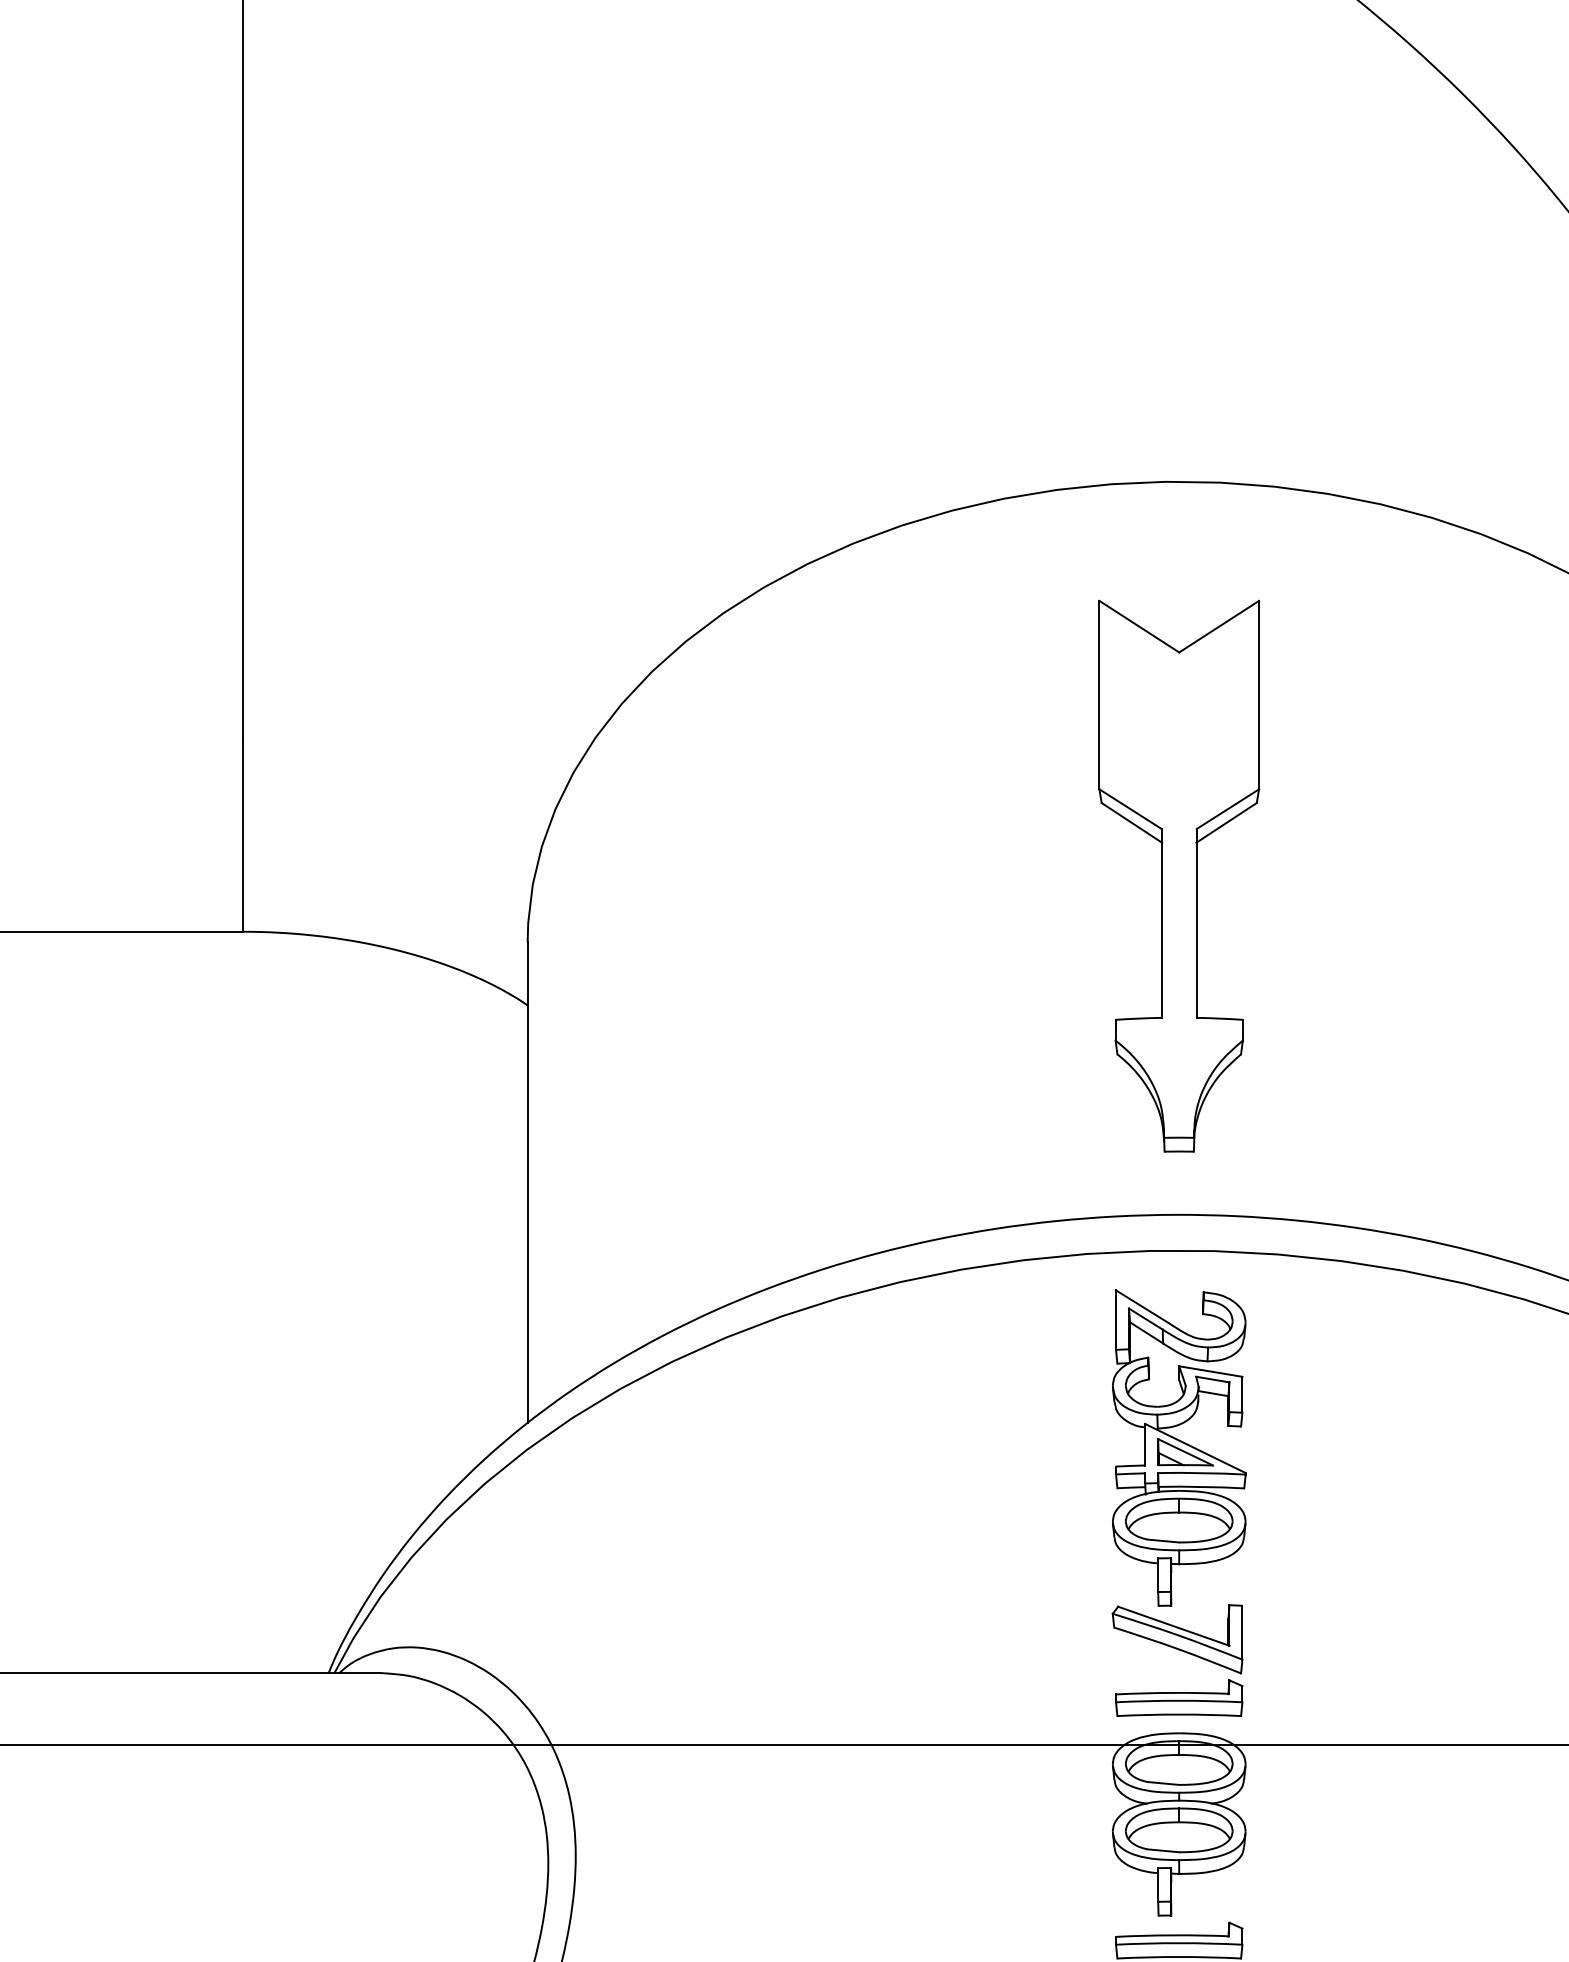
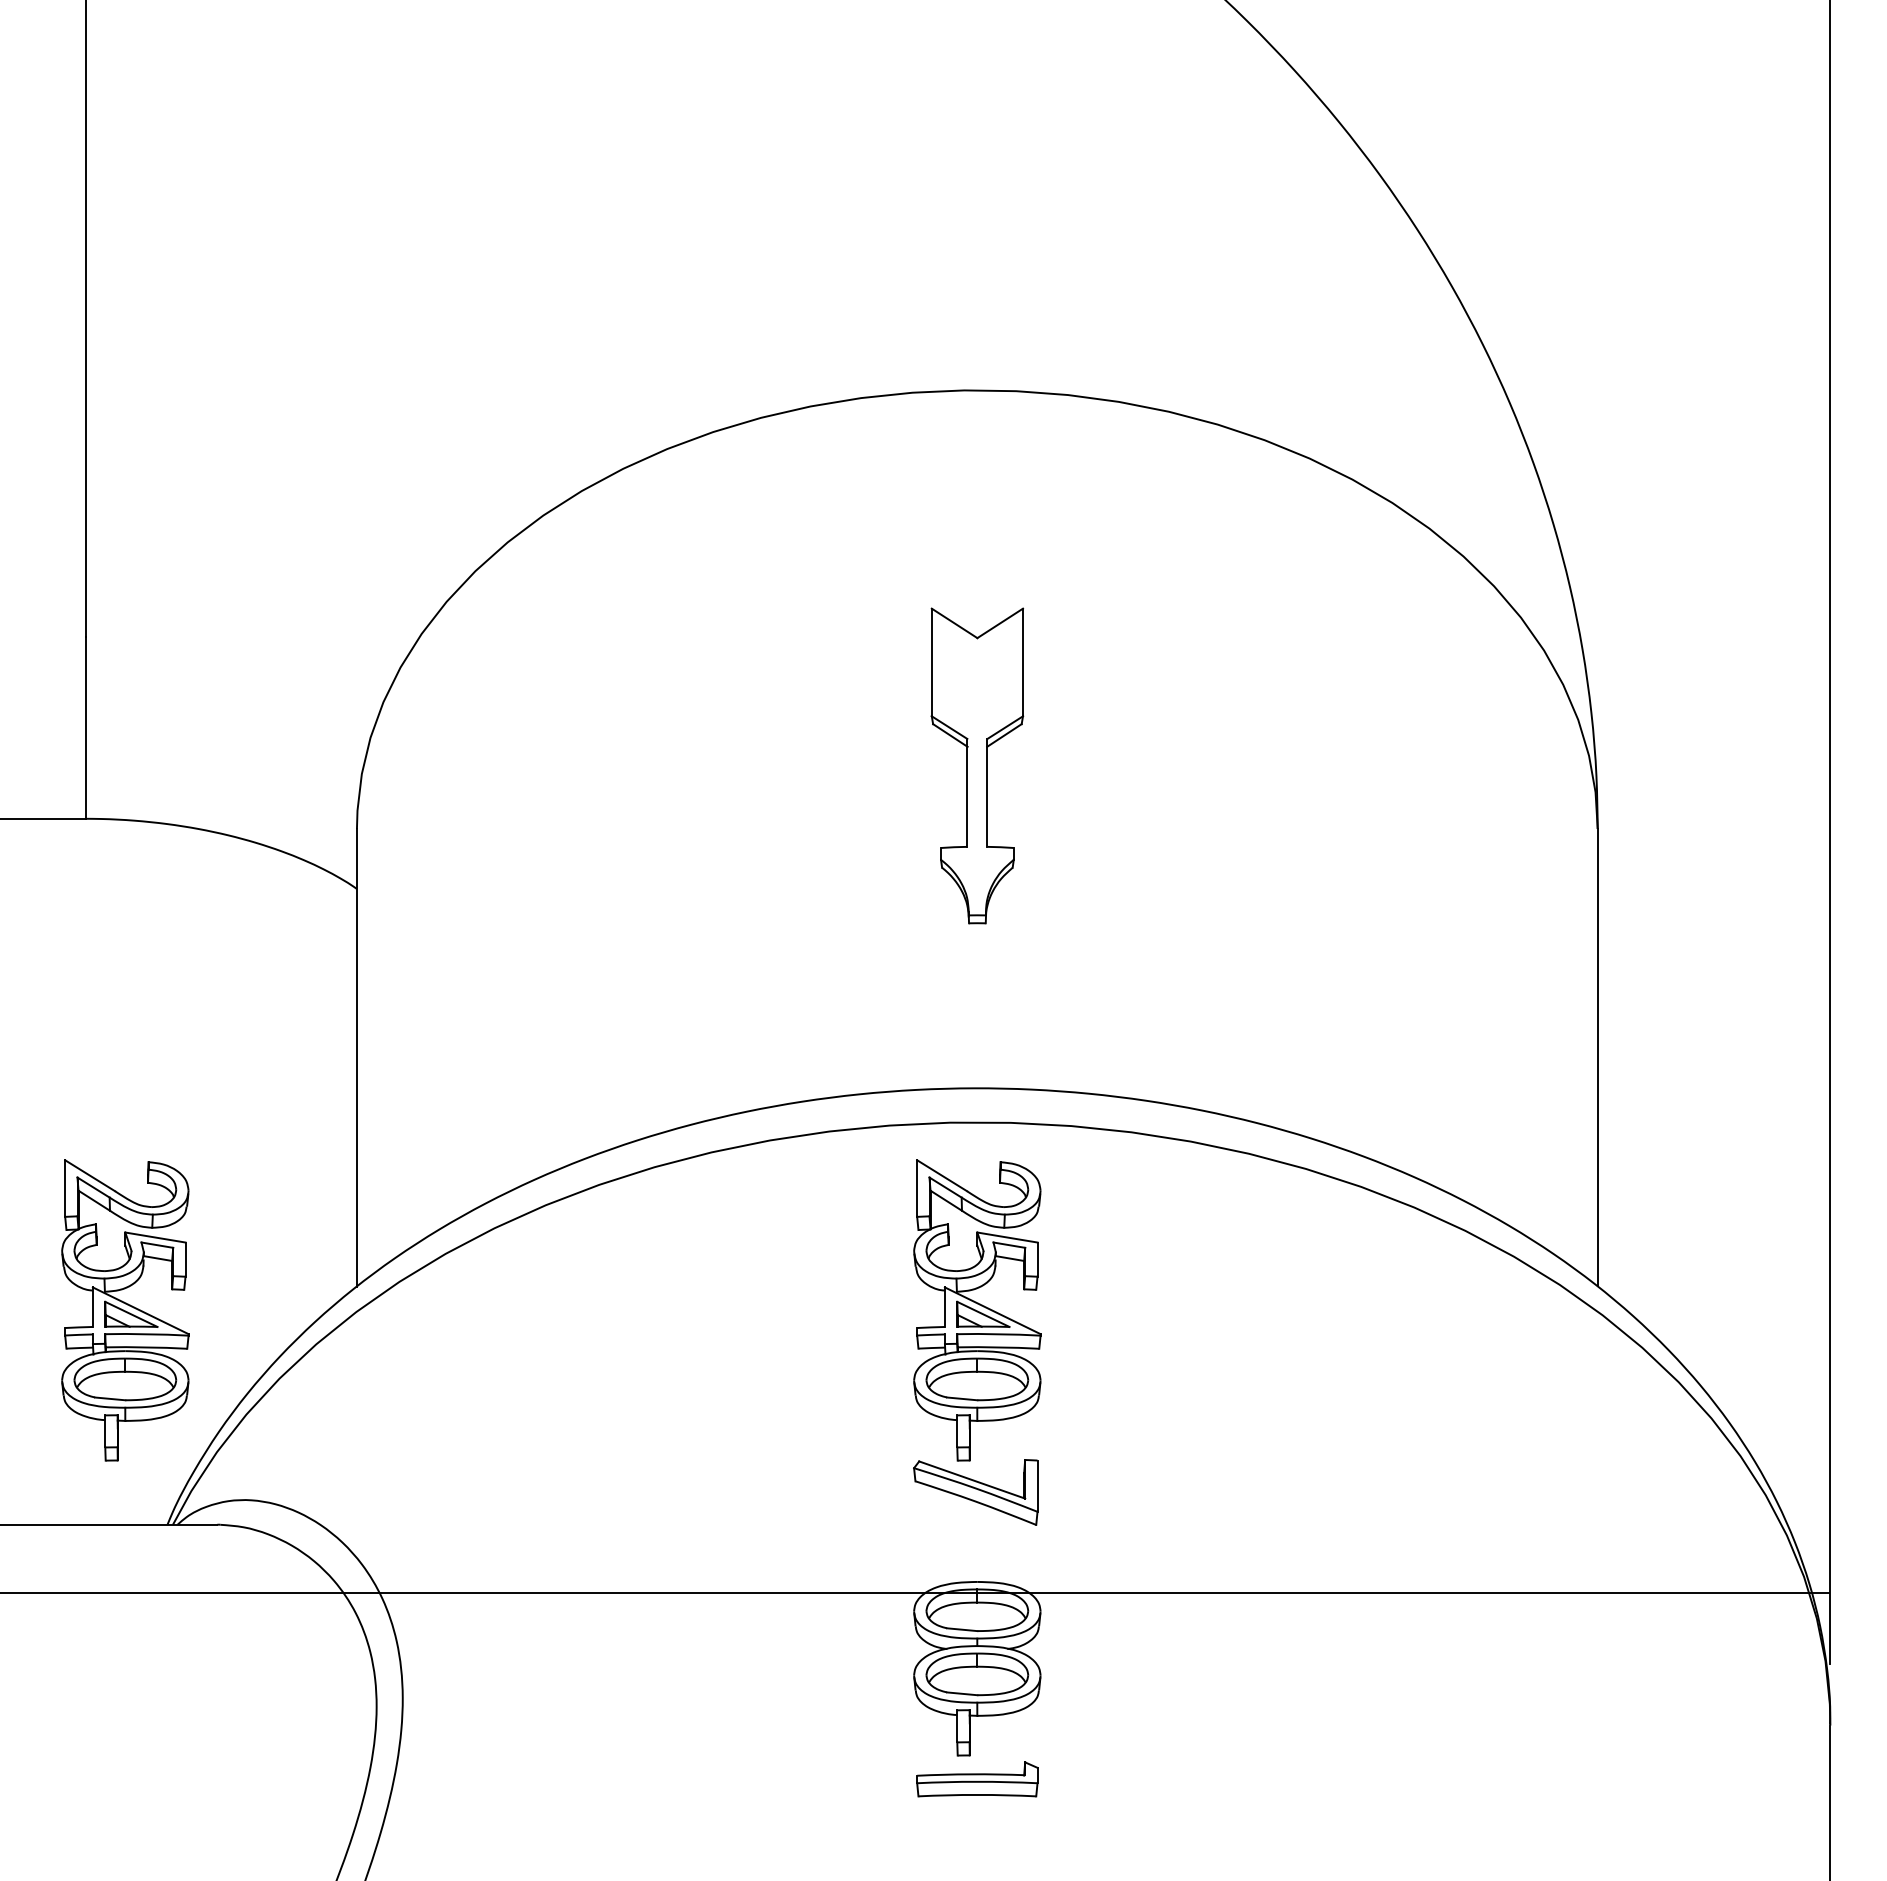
part: (1179, 875) -> (977, 765), size x0.6
part: (284, 1448) -> (125, 1310), added
part: (1179, 1698) -> (977, 1548), removed

